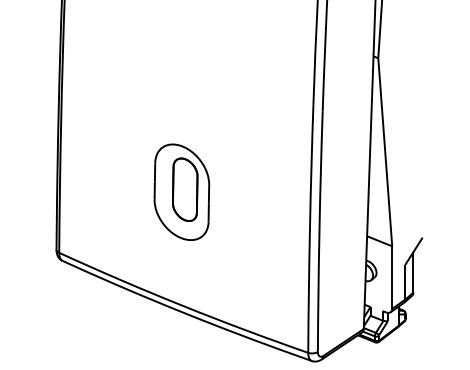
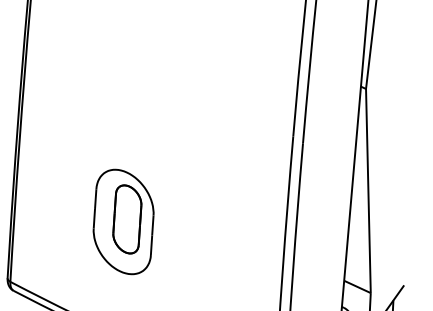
part: (181, 191) -> (123, 221), moved

